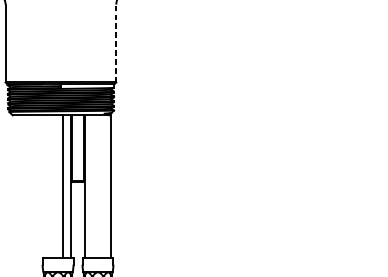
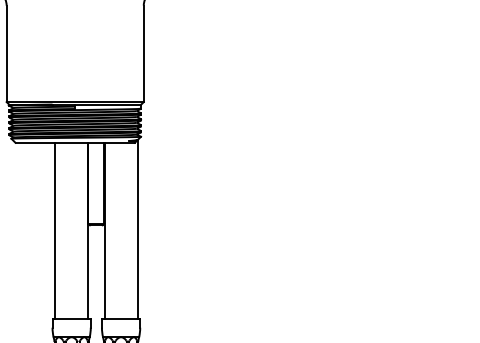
line: (116, 43) -> (143, 53), dashed -> solid
line: (63, 186) -> (55, 230), moved

